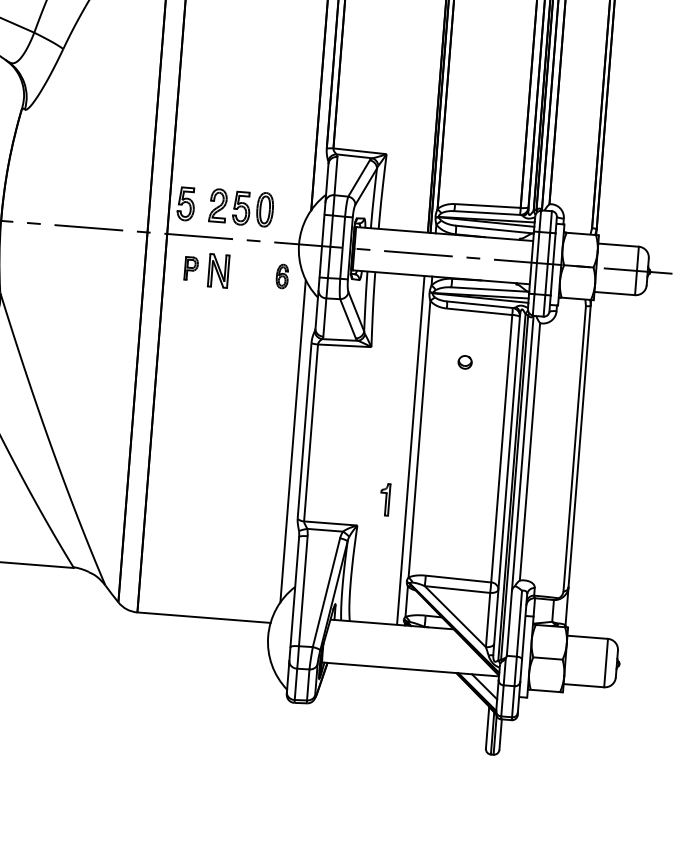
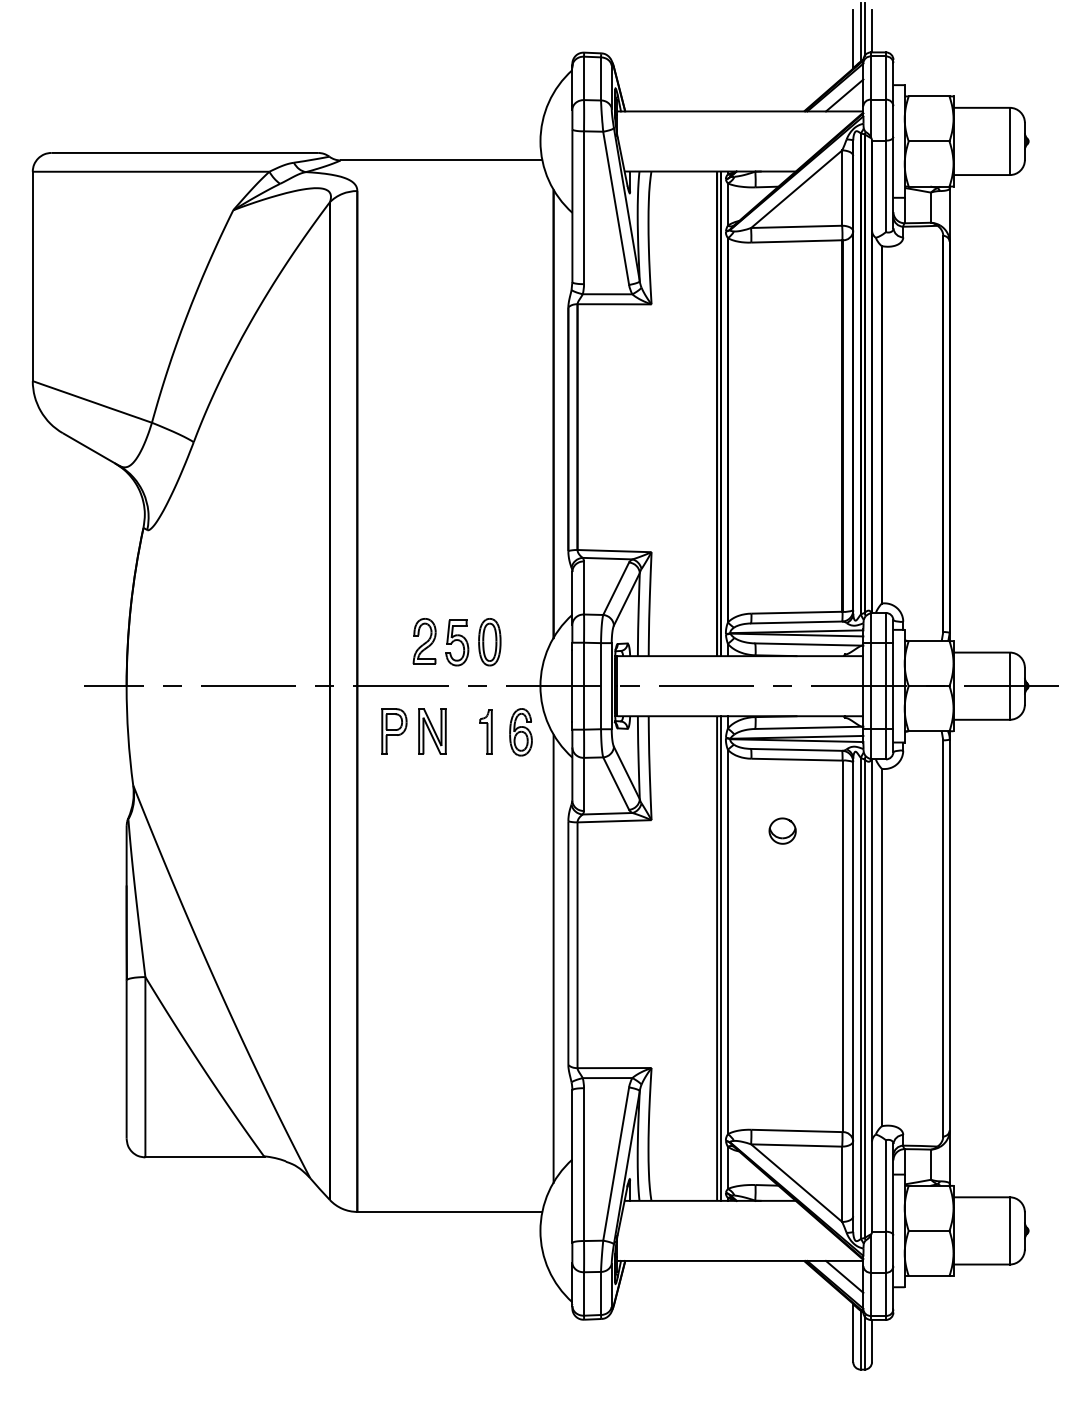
part: (186, 203) -> (380, 642), removed
part: (191, 268) -> (394, 731), size x1.43
part: (282, 276) -> (520, 732), size x1.43
part: (465, 361) -> (782, 830), size x1.43
line: (413, 450) -> (720, 958), added
part: (384, 499) -> (485, 731), moved

